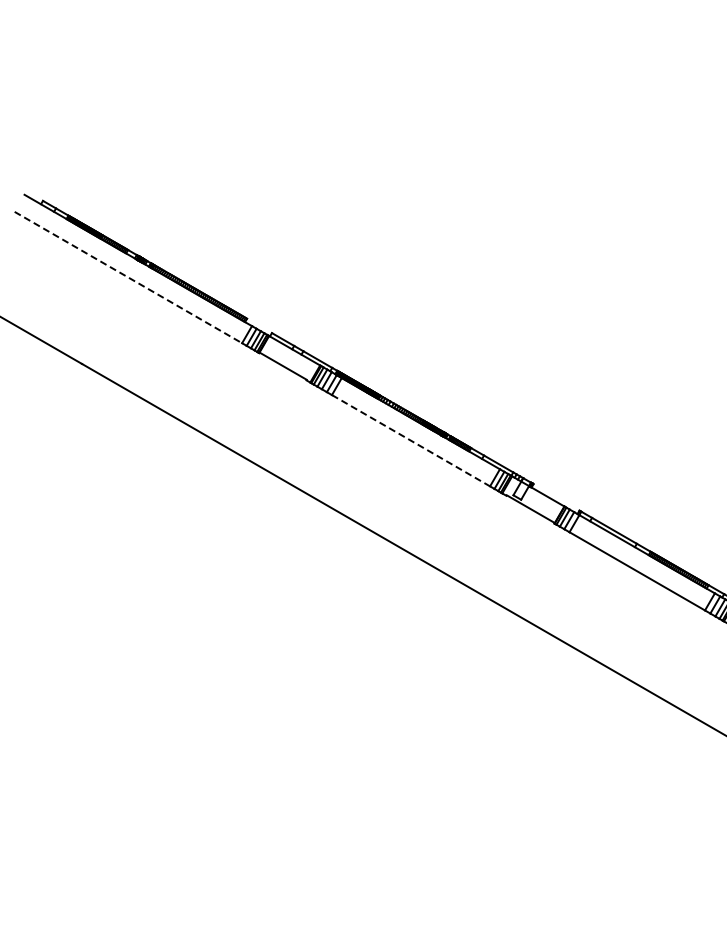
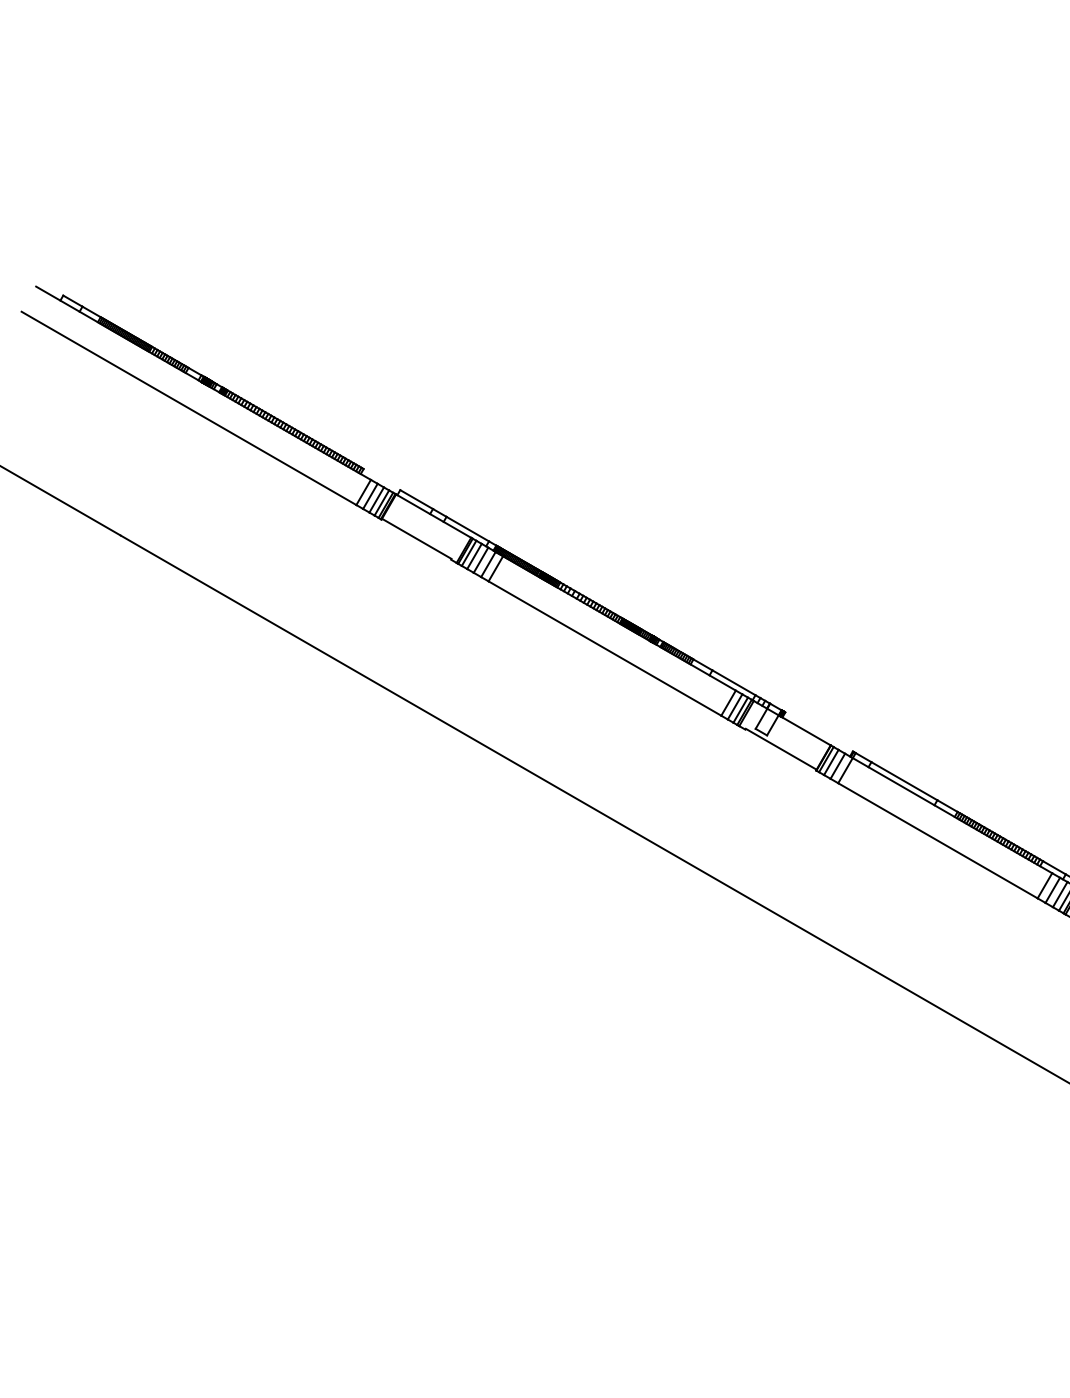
line: (128, 277) -> (189, 408), dashed -> solid
line: (411, 440) -> (605, 648), dashed -> solid

